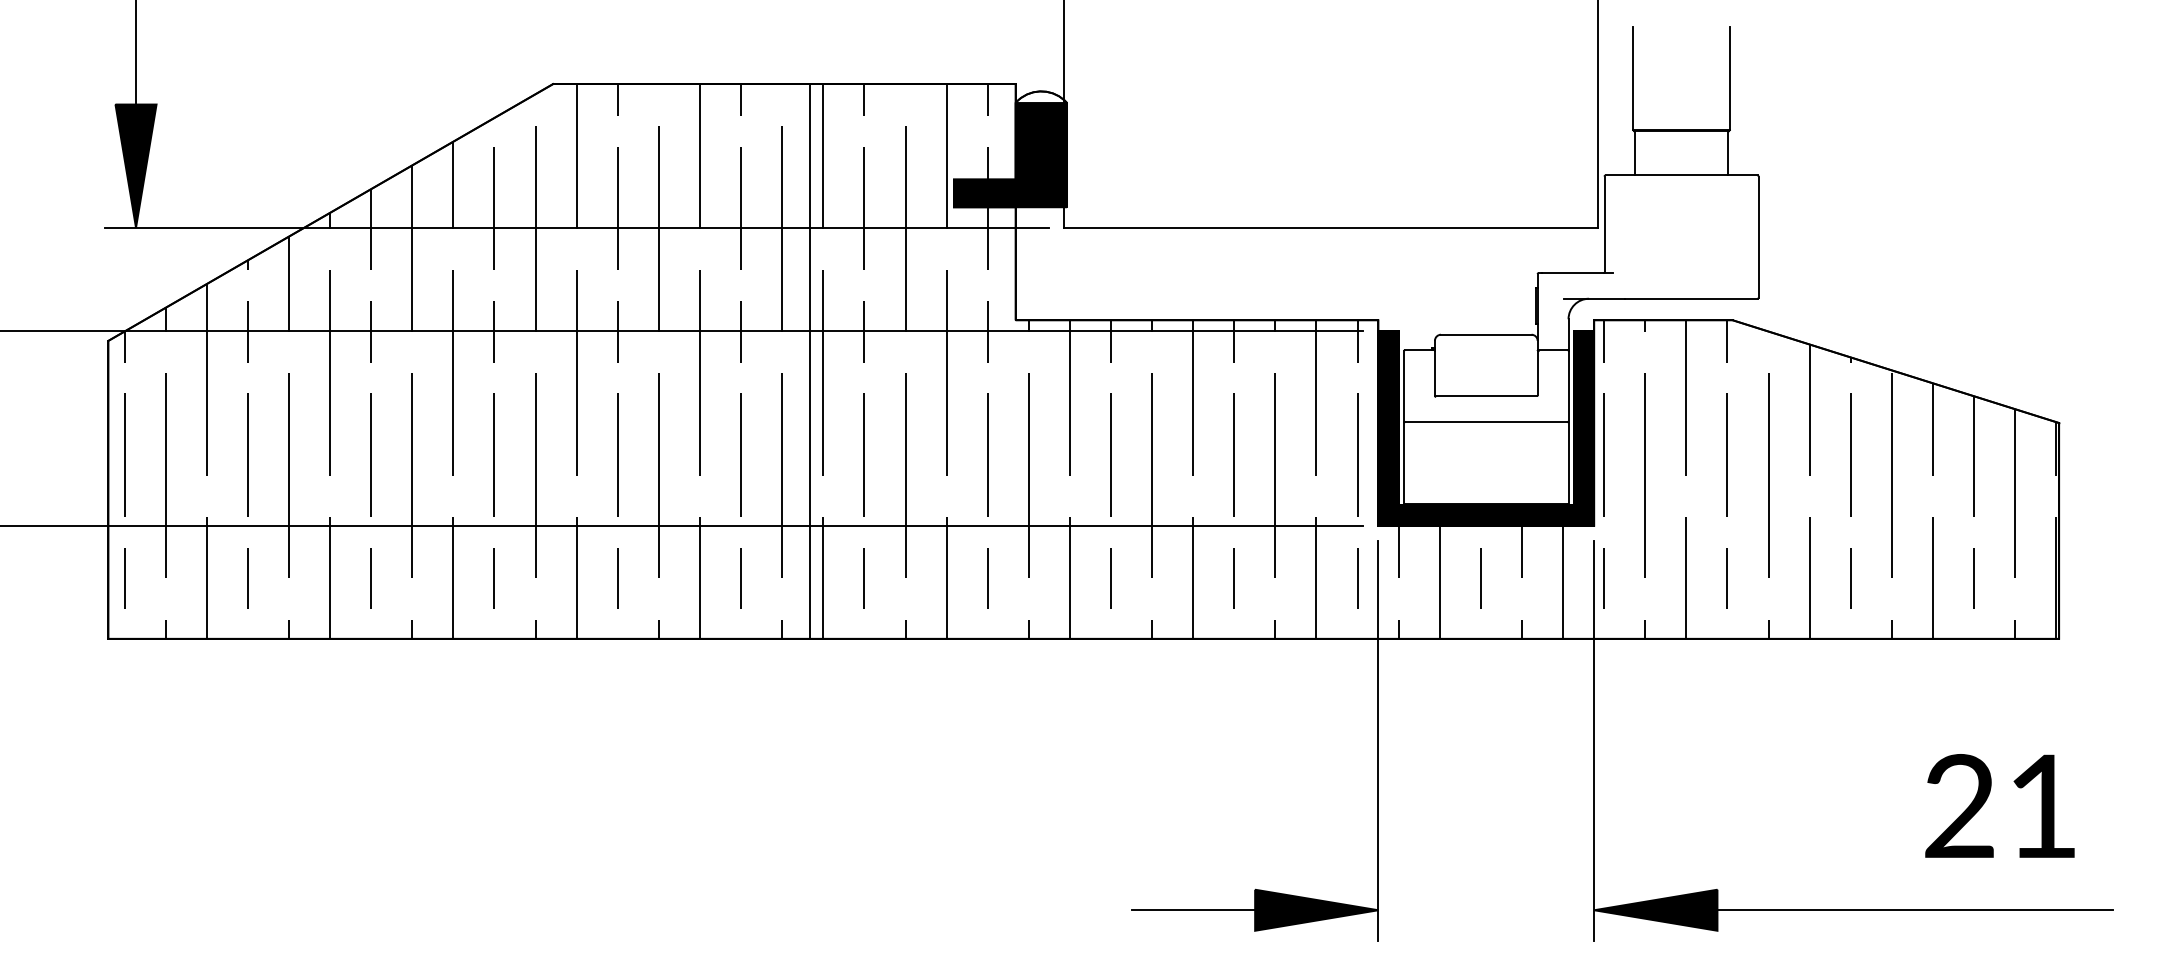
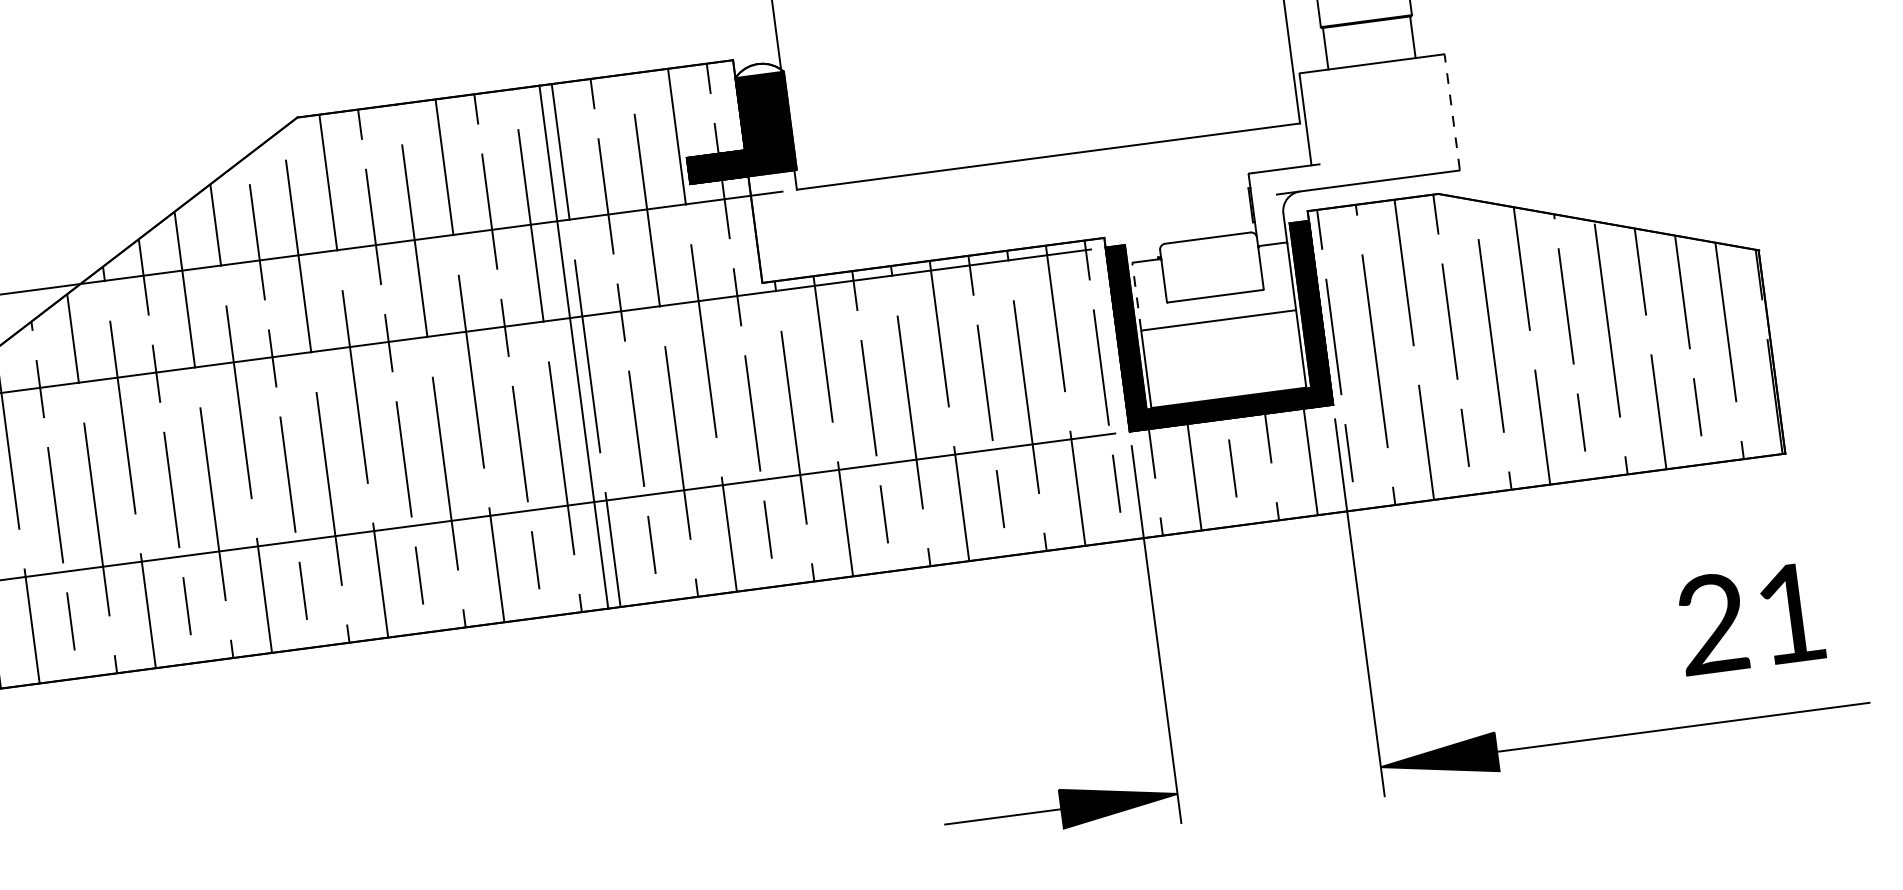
line: (1758, 237) -> (1452, 112), solid -> dashed
line: (1404, 386) -> (1137, 297), solid -> dashed

